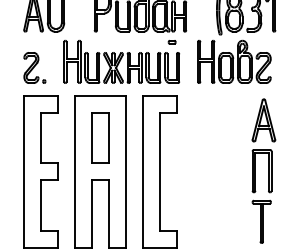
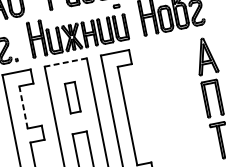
line: (99, 95) -> (65, 62), solid -> dashed
line: (41, 137) -> (23, 107), solid -> dashed
part: (100, 137) -> (72, 97), size x0.7

